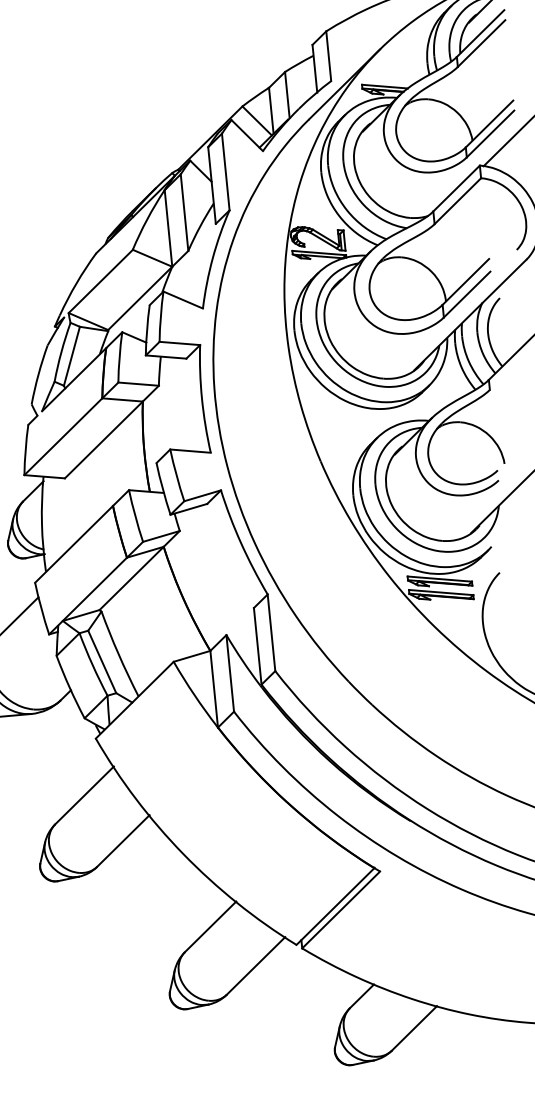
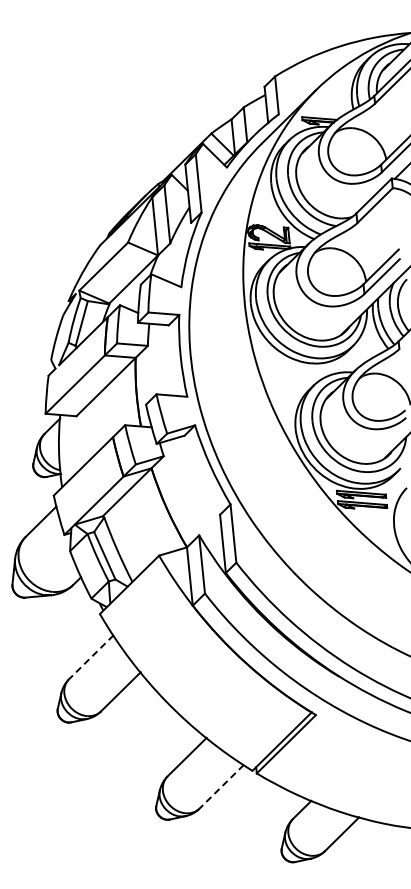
line: (84, 795) -> (91, 657), solid -> dashed
line: (255, 966) -> (221, 787), solid -> dashed

